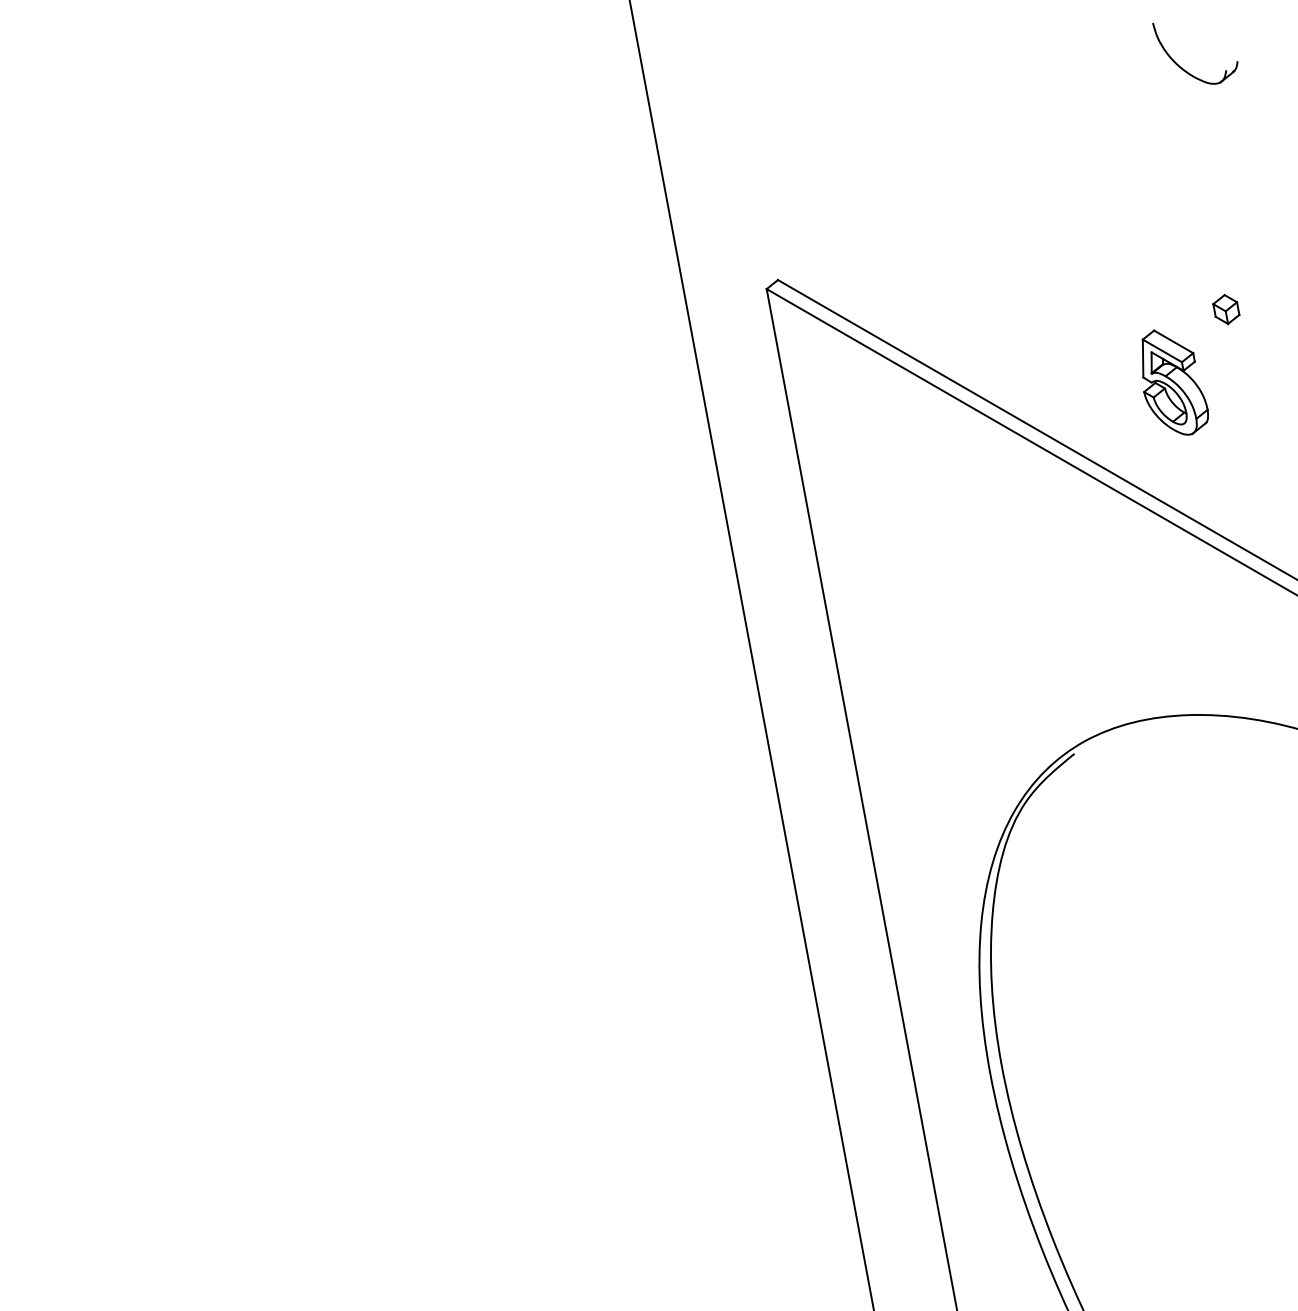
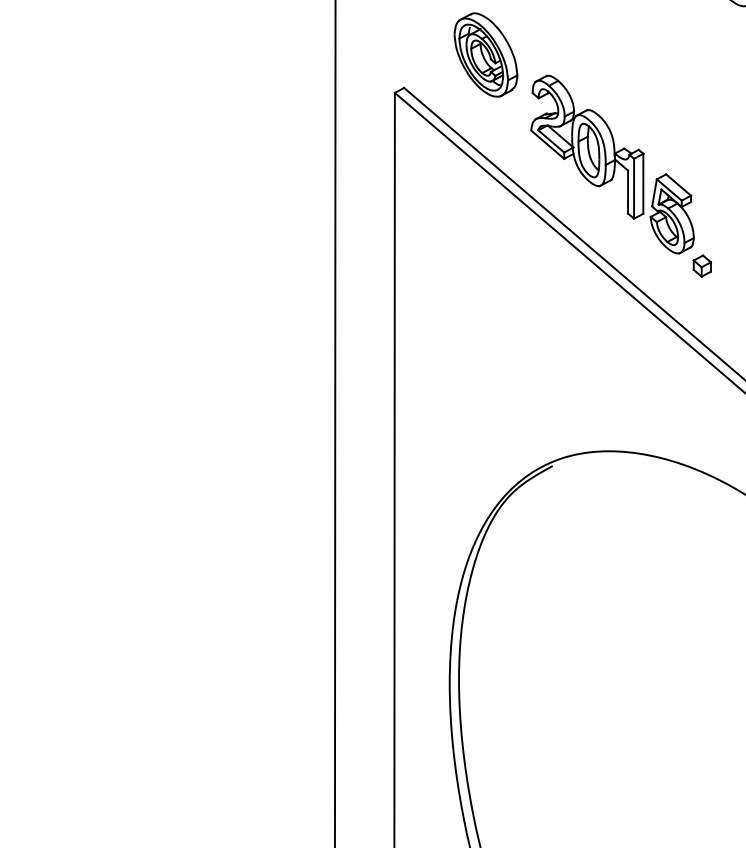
part: (880, 214) -> (486, 54), added
part: (1226, 309) -> (702, 266), moved
part: (1042, 312) -> (588, 146), added

